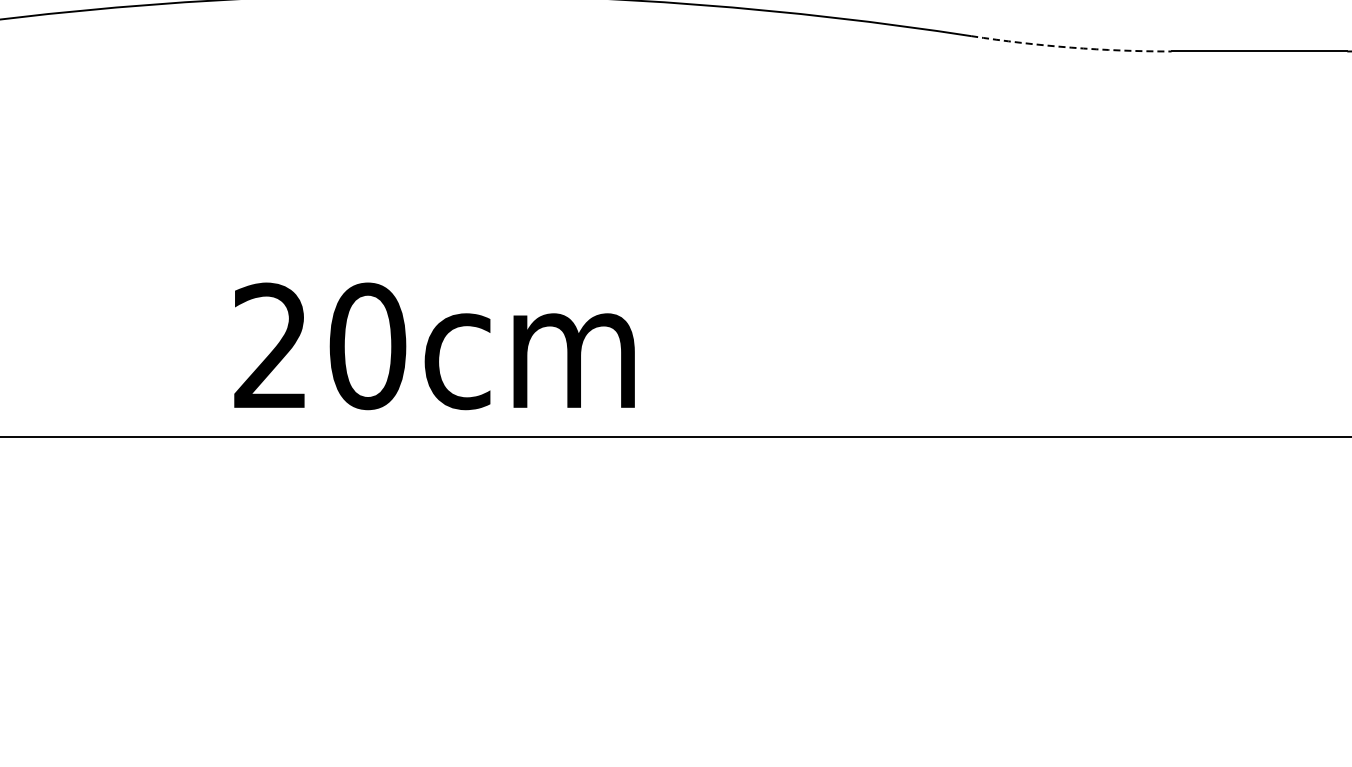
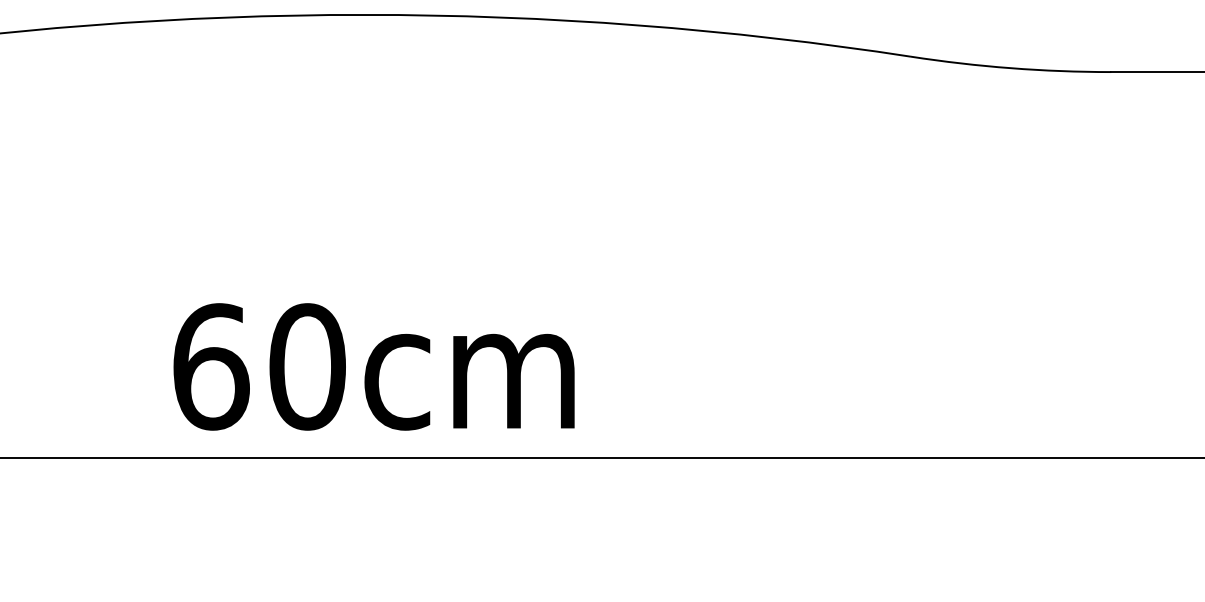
arc: (1071, 47) -> (1011, 68), dashed -> solid
text: (271, 346) -> (211, 367), 20cm -> 60cm

